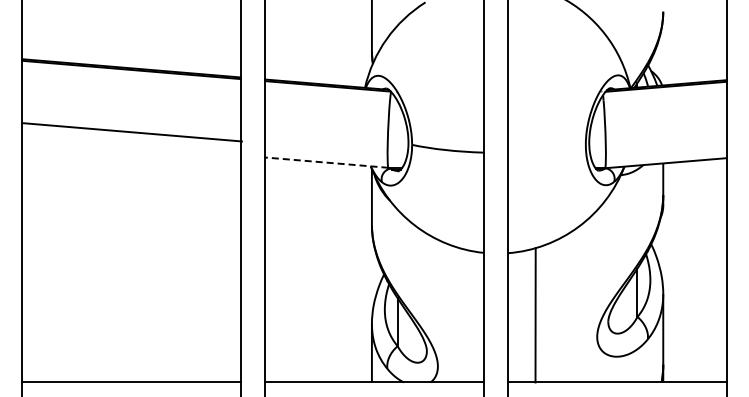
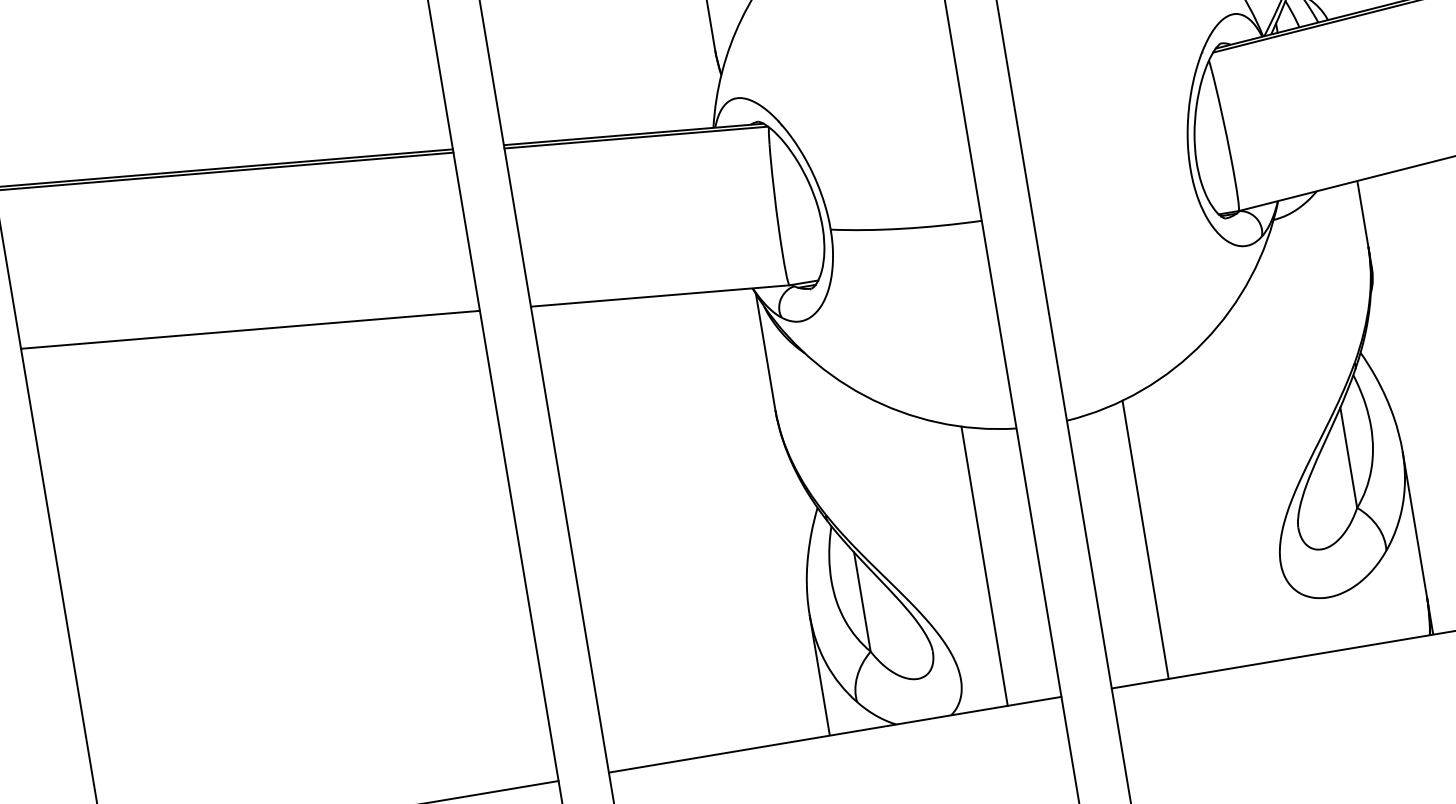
line: (132, 132) -> (250, 330), moved
line: (326, 162) -> (659, 295), dashed -> solid
line: (457, 314) -> (983, 565), added

